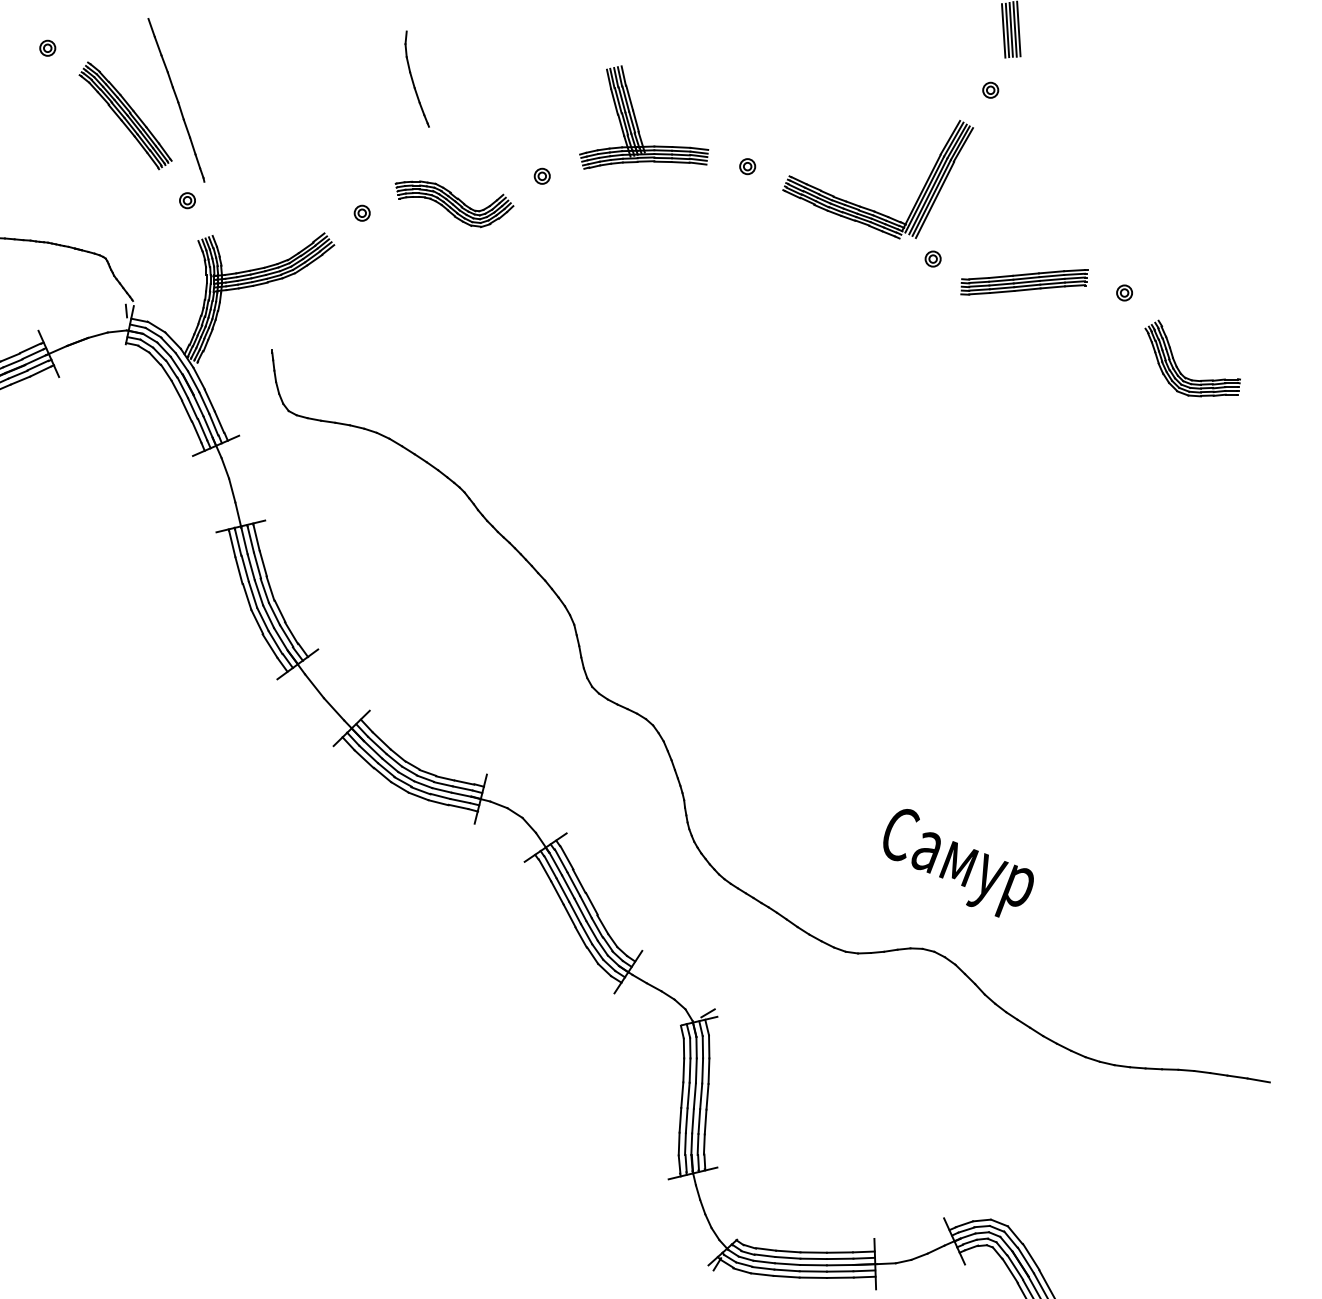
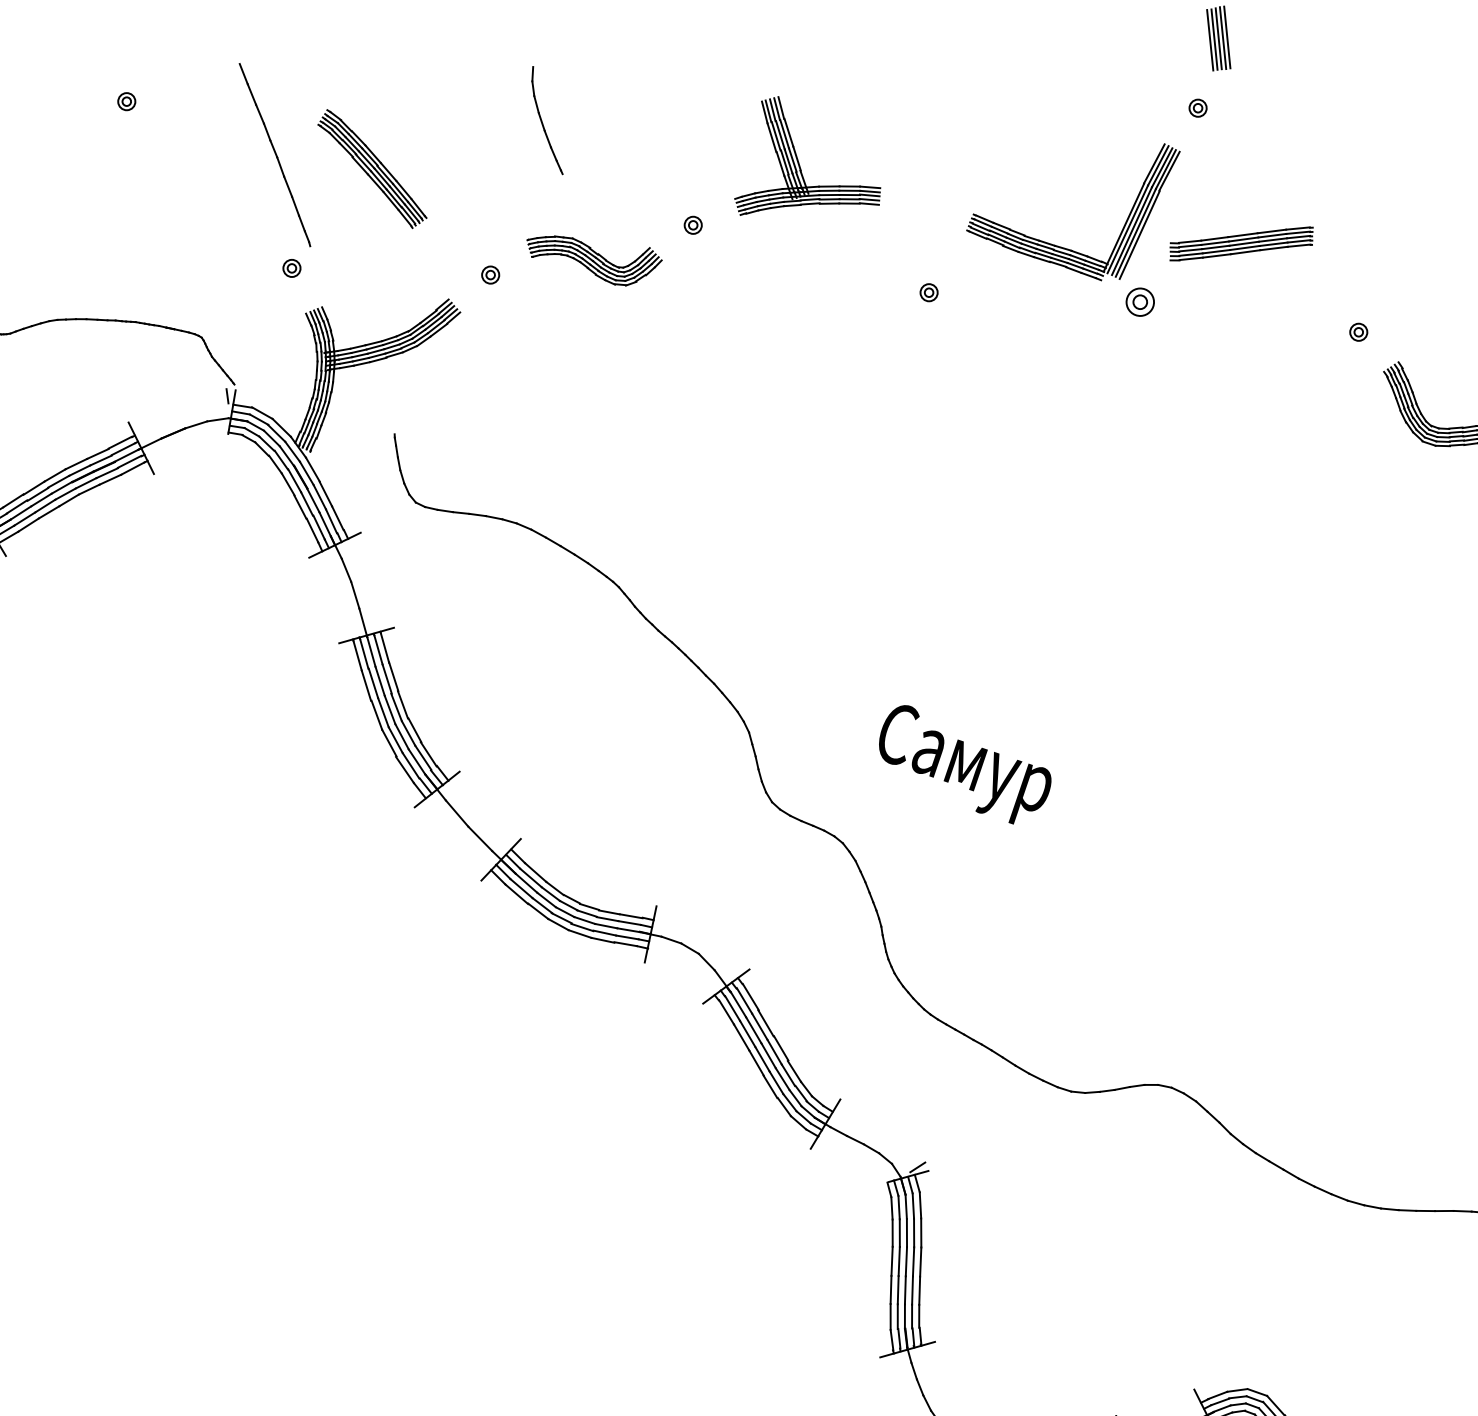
part: (125, 115) -> (372, 168), moved
part: (747, 166) -> (928, 292), moved
part: (932, 258) -> (1139, 301), size x1.6
part: (1024, 282) -> (1241, 244), moved
text: (958, 863) -> (965, 764), moved

